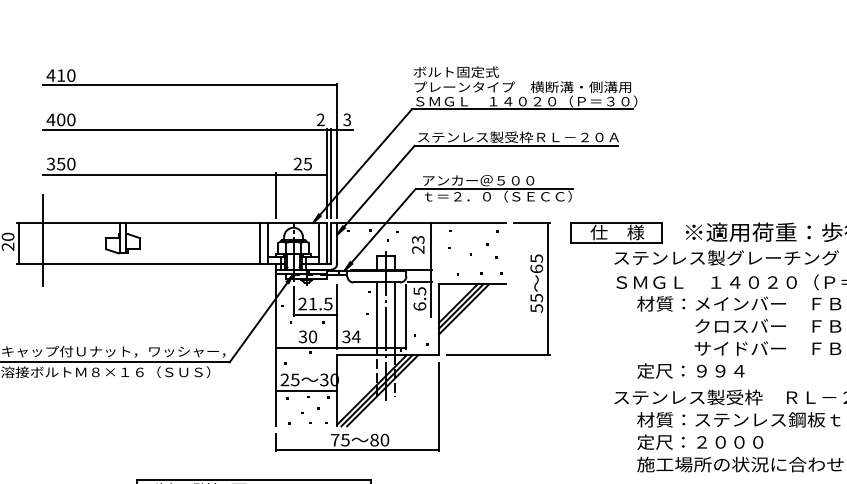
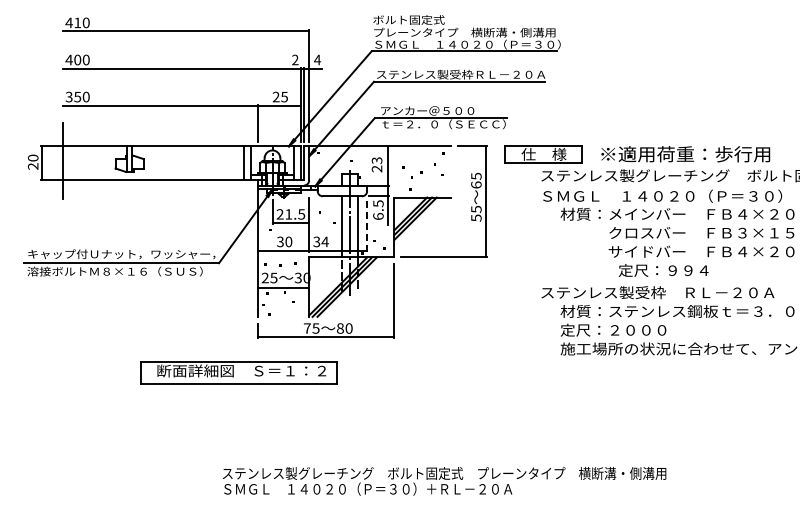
text: (347, 119) -> (317, 59), 3 -> 4
line: (406, 316) -> (367, 224), solid -> dashed
text: (690, 370) -> (663, 270), moved

